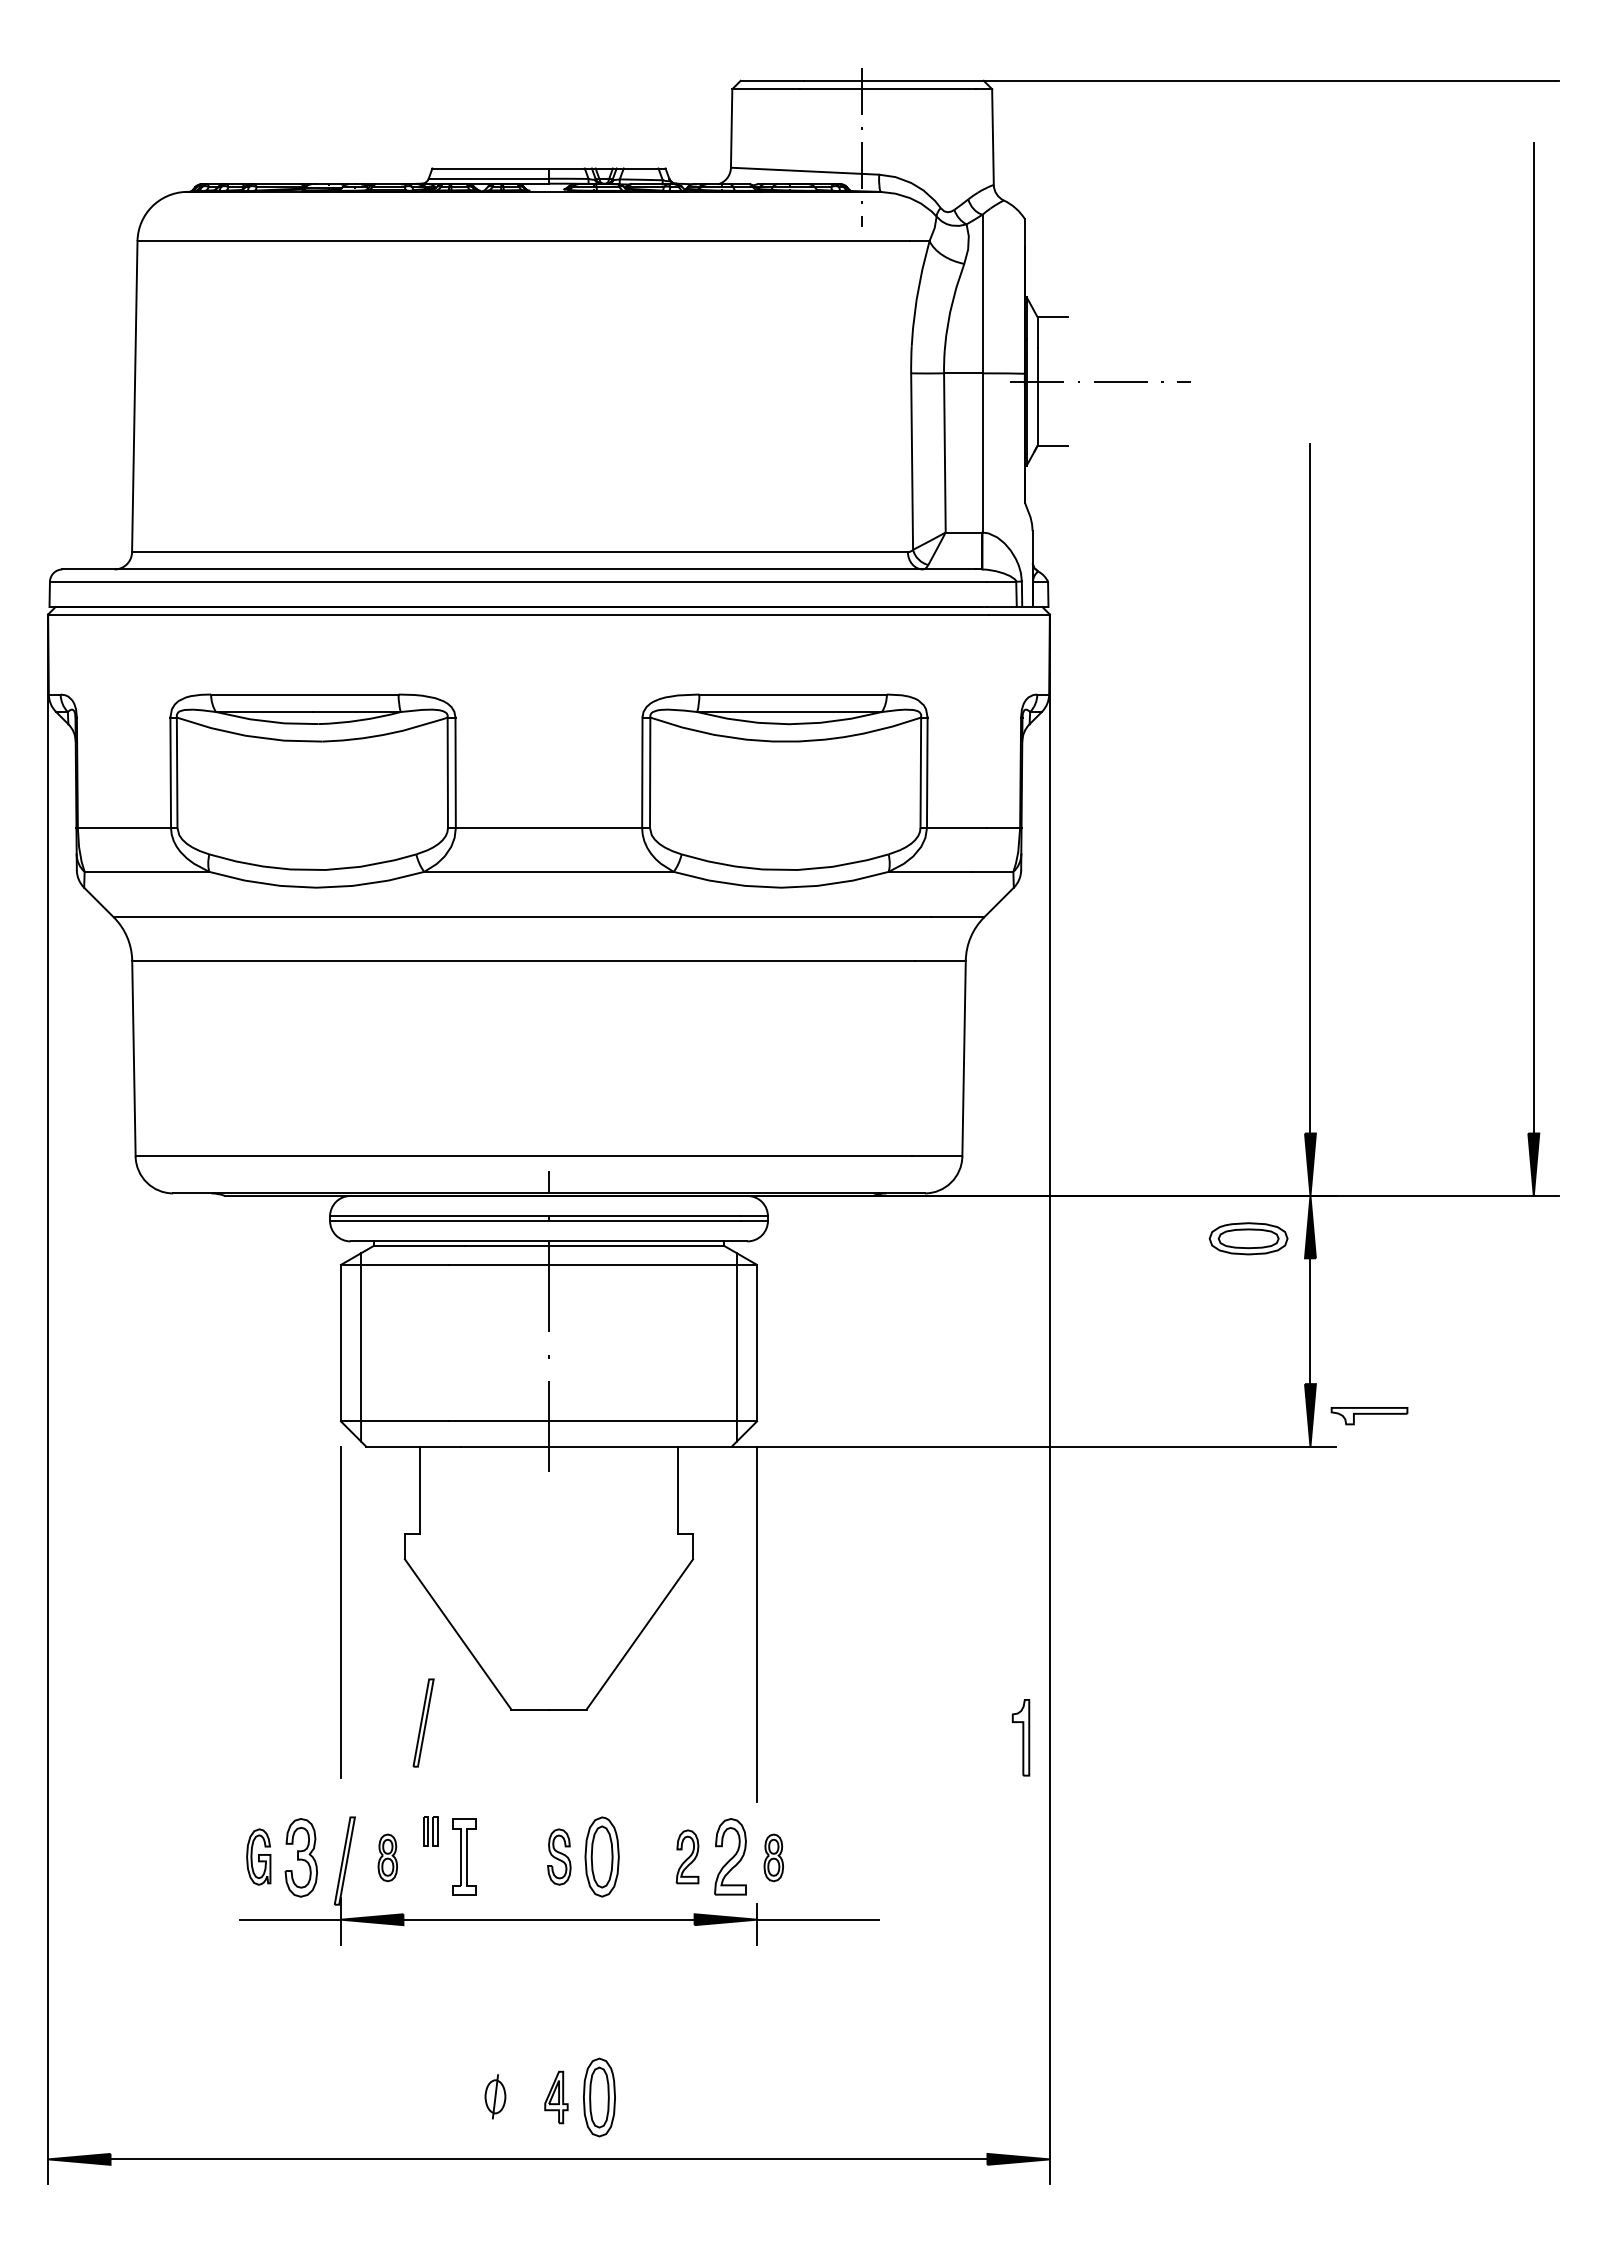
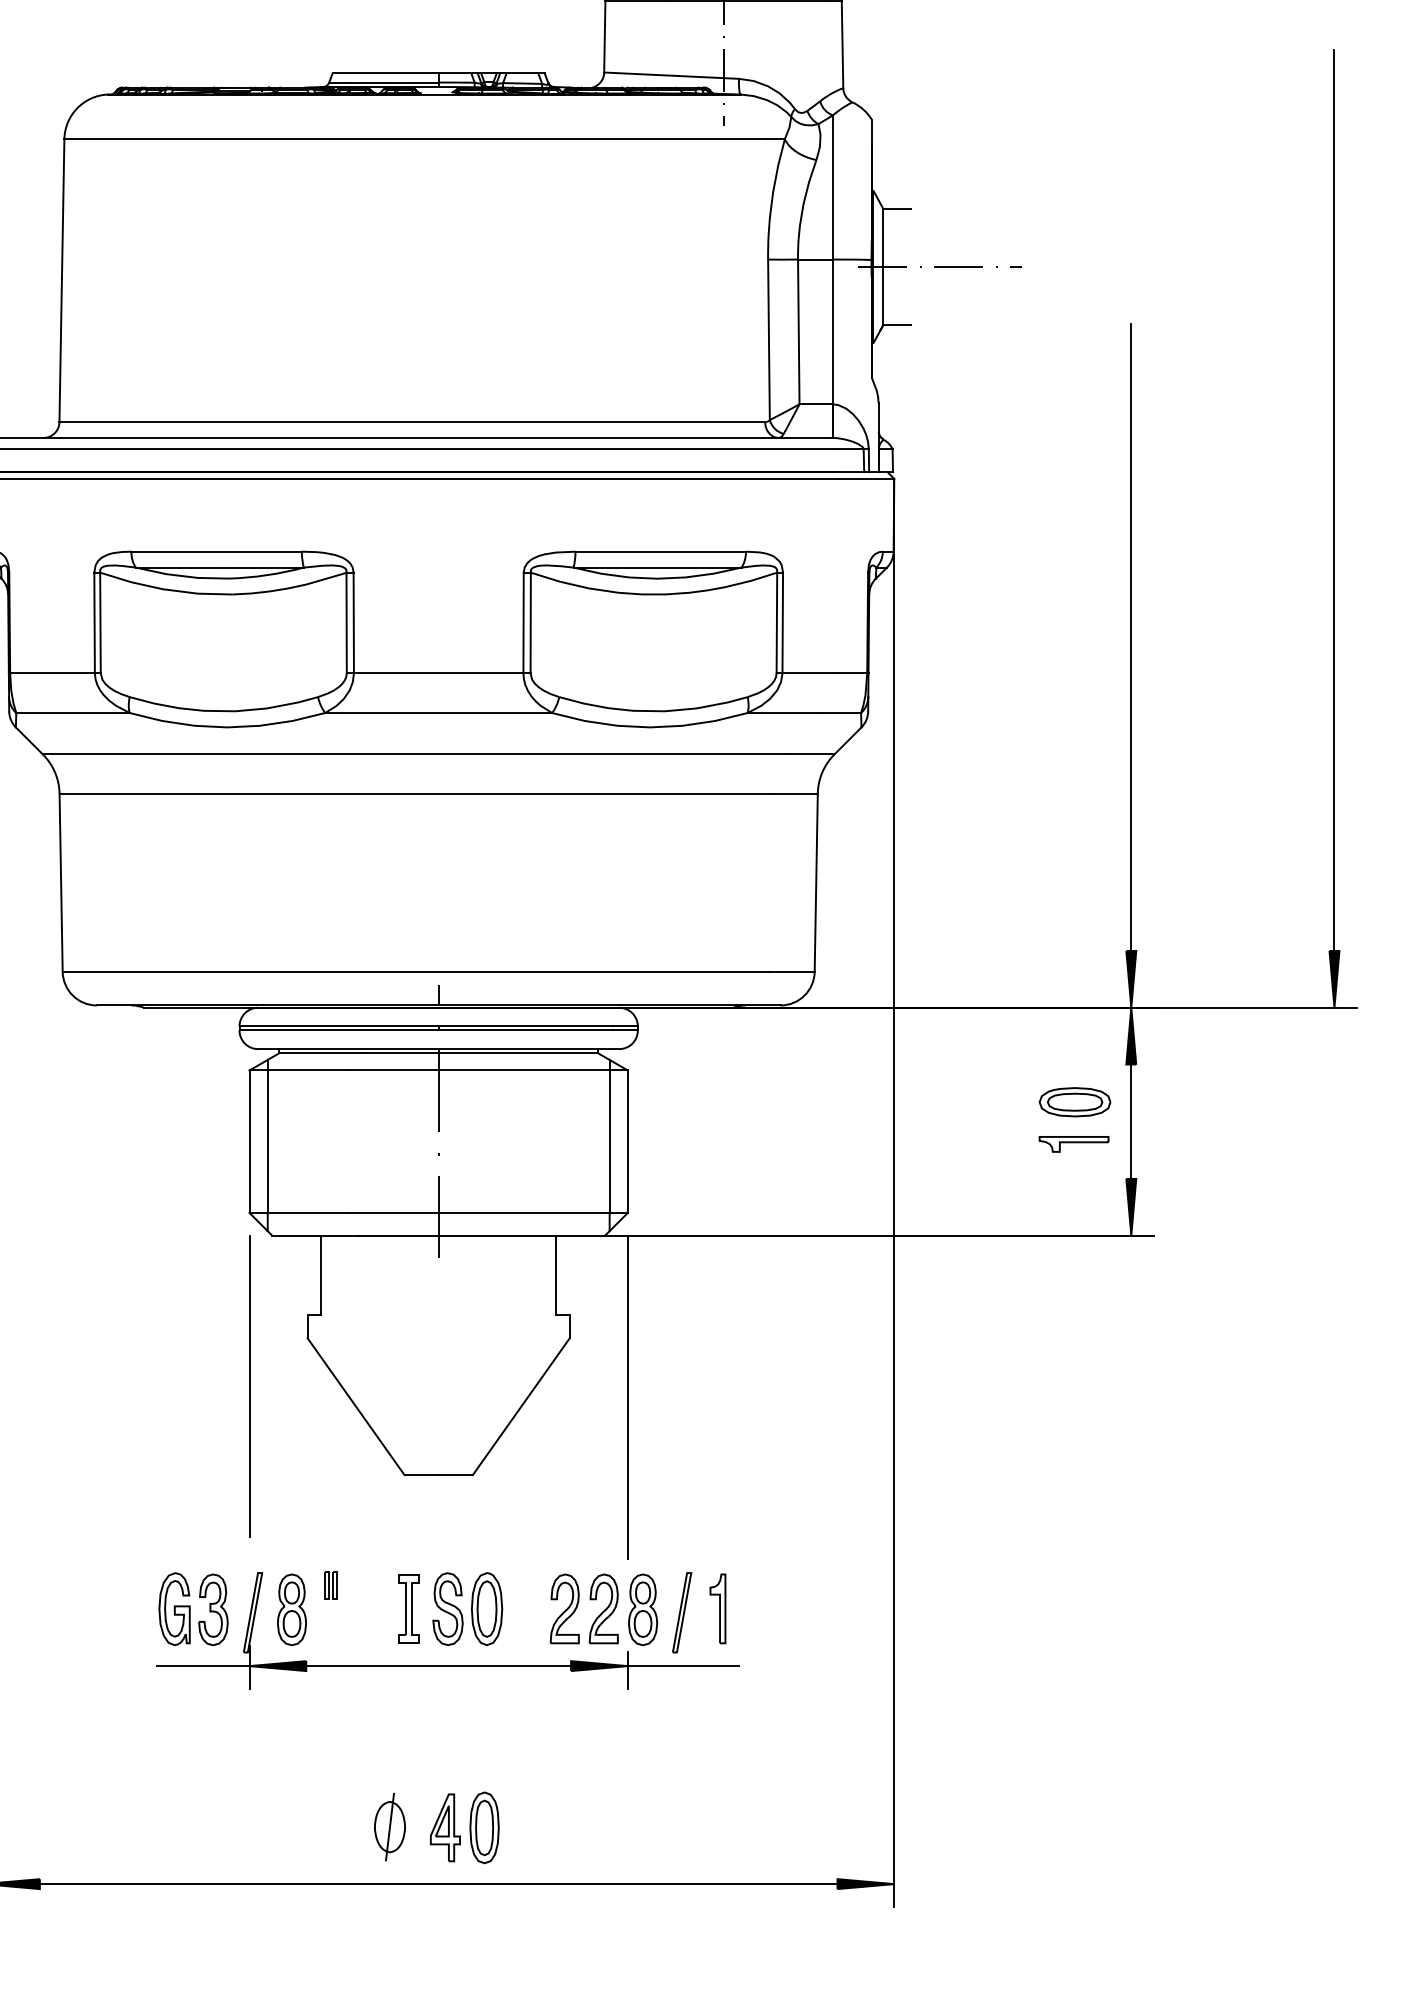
part: (1248, 1238) -> (1074, 1101), moved
part: (1369, 1416) -> (1074, 1144), moved
part: (423, 1722) -> (682, 1612), moved
part: (1020, 1737) -> (717, 1608), moved
part: (258, 1856) -> (174, 1608), size x1.43
part: (464, 1856) -> (409, 1608), moved
part: (559, 1856) -> (448, 1608), size x1.43
part: (687, 1856) -> (564, 1608), size x1.43
part: (387, 1857) -> (291, 1609), size x1.67
part: (773, 1857) -> (642, 1609), size x1.67
part: (495, 2096) -> (390, 1826), size x1.67
part: (556, 2097) -> (445, 1827), size x1.43

